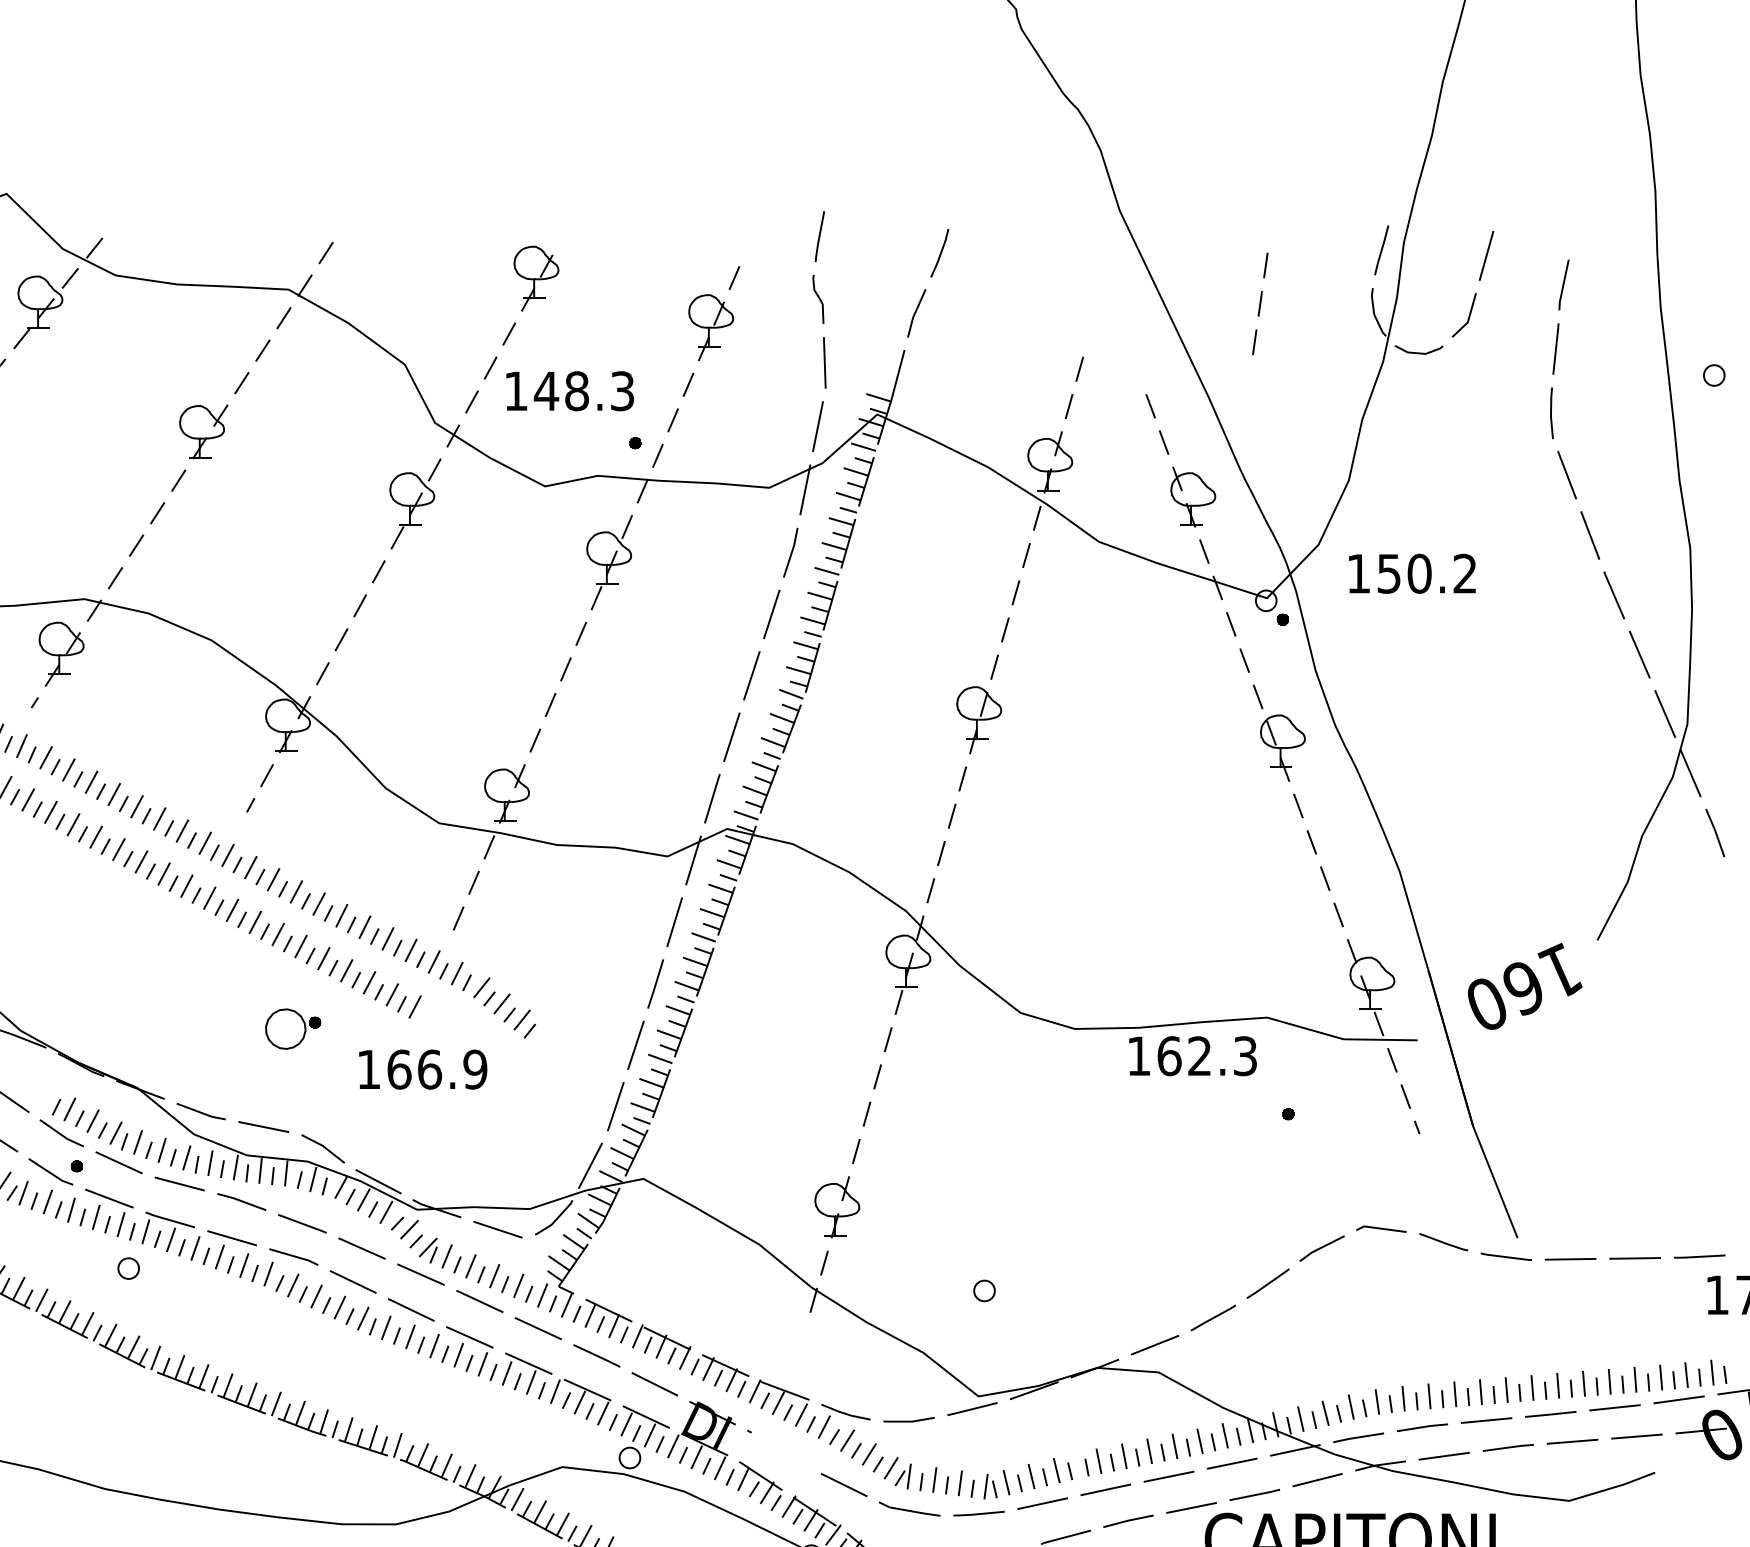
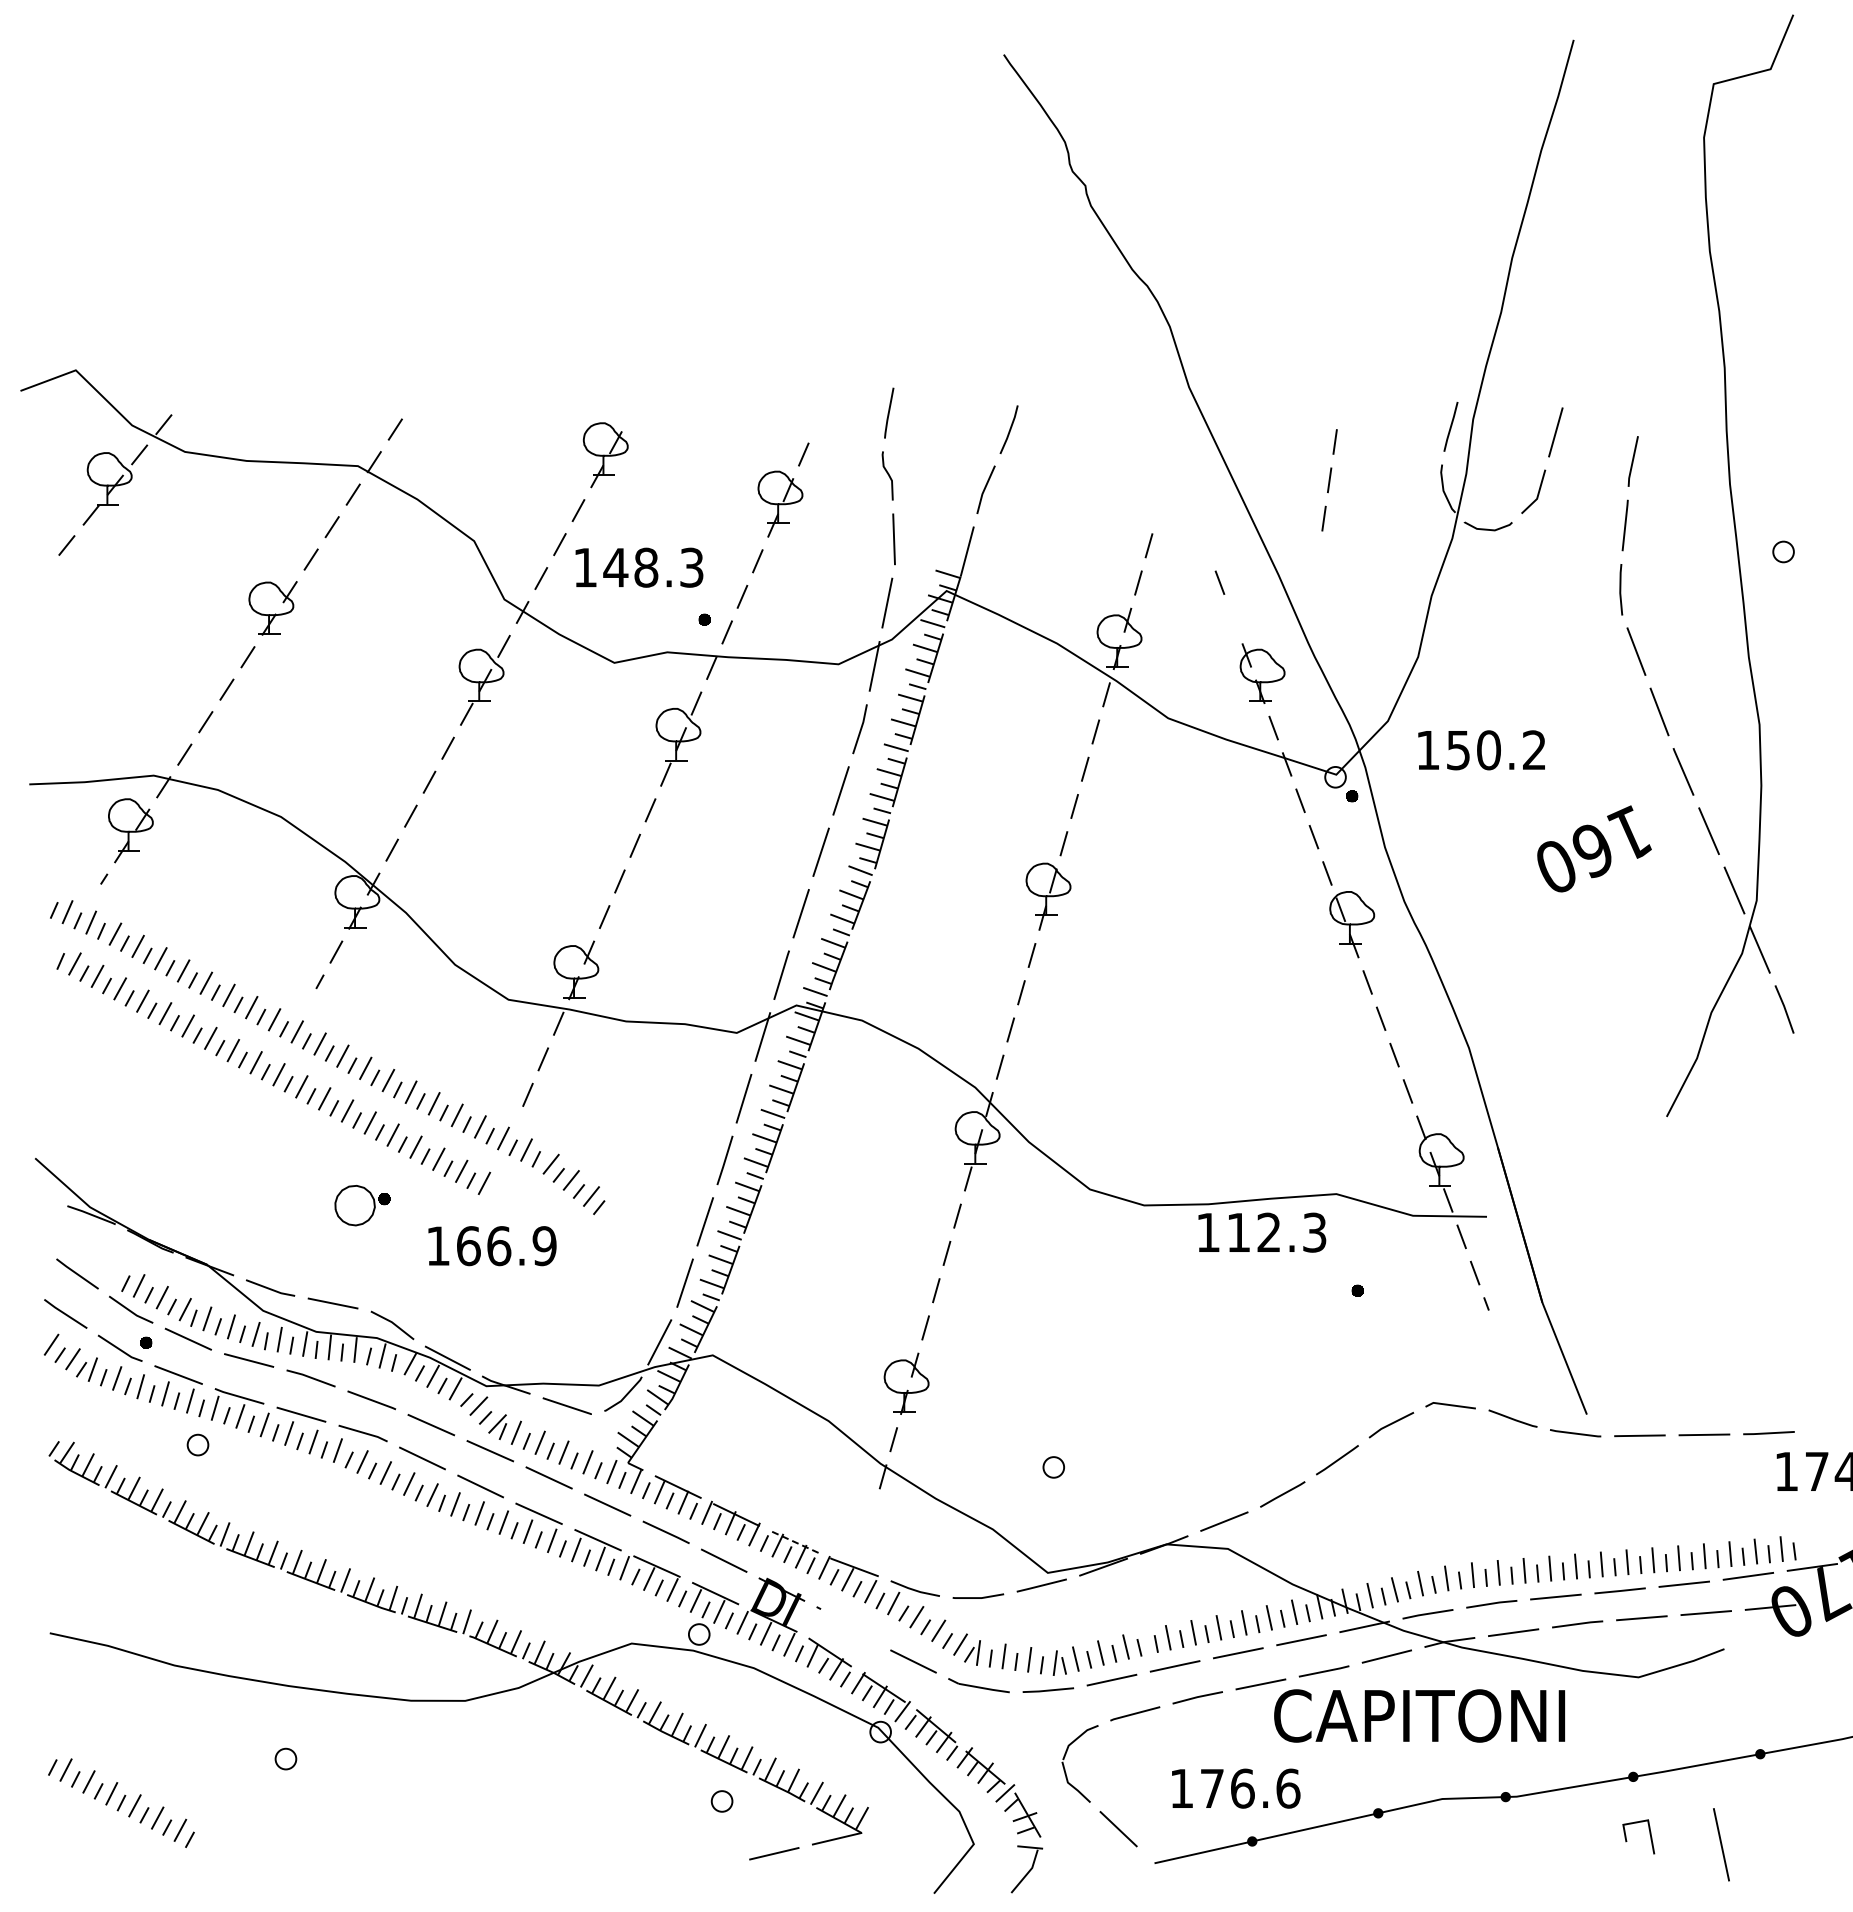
line: (1164, 442) -> (1233, 618), removed
text: (1525, 986) -> (1594, 848), moved
text: (1169, 1056) -> (1238, 1232), 162.3 -> 112.3
line: (726, 1366) -> (795, 1542), solid -> dashed

